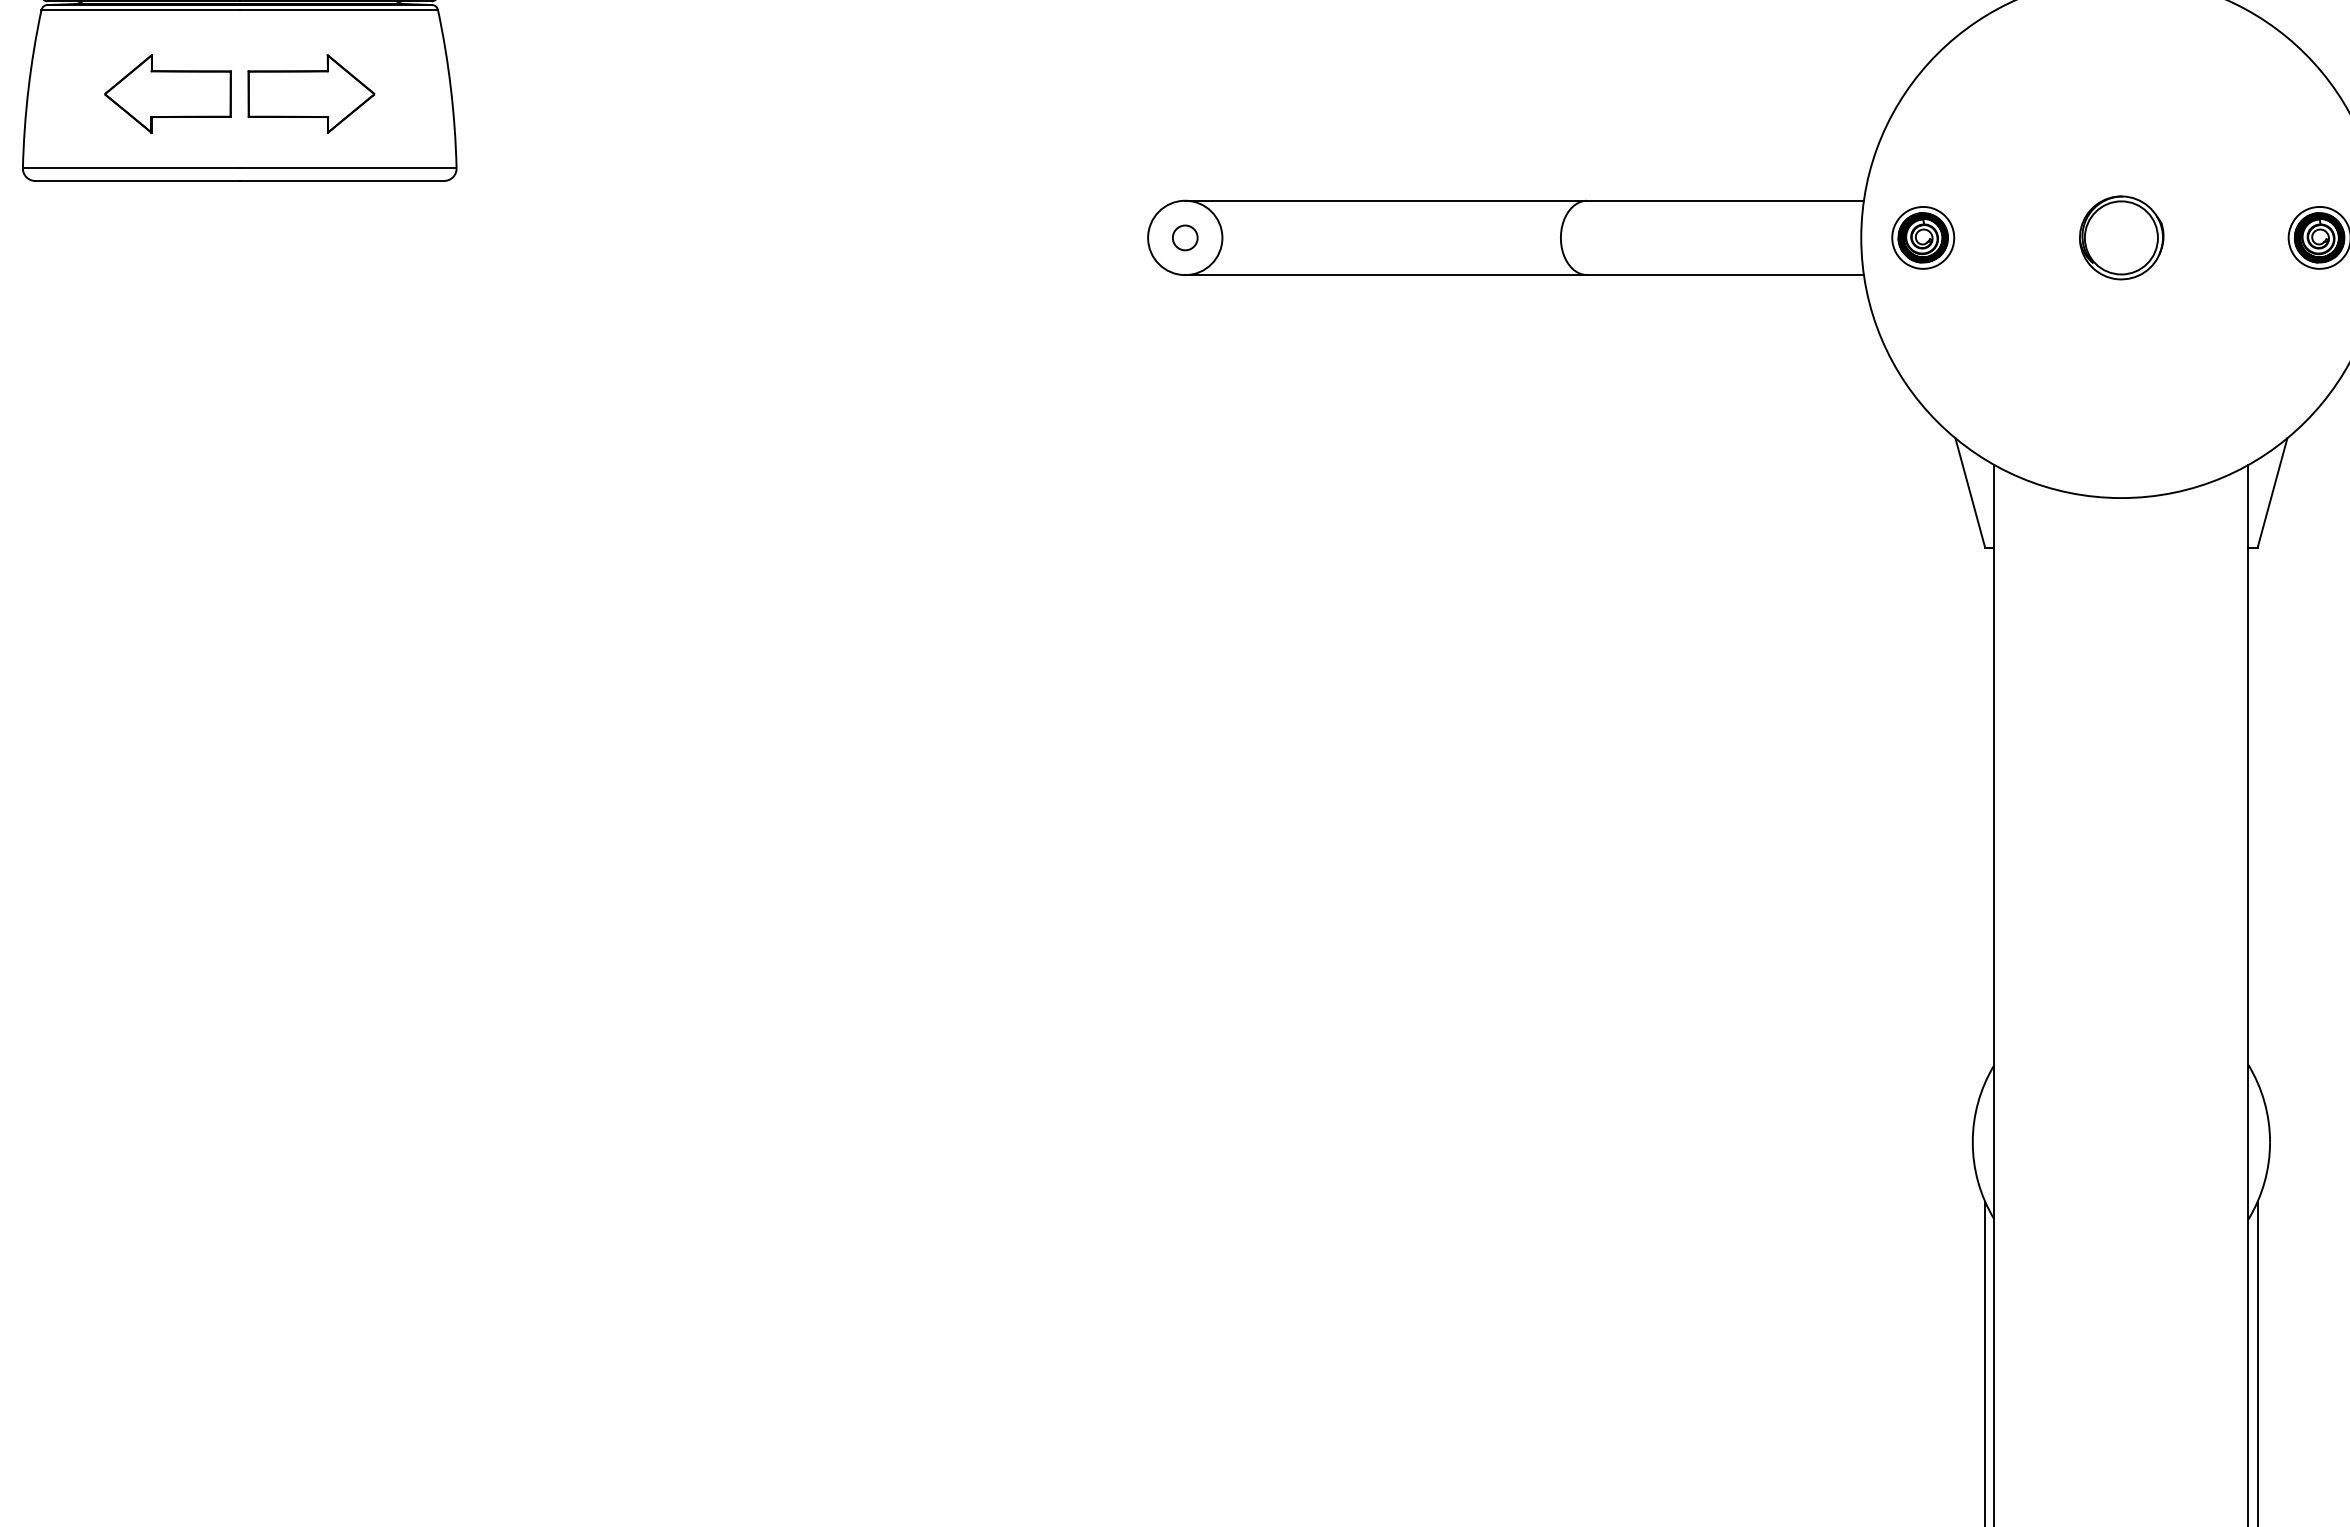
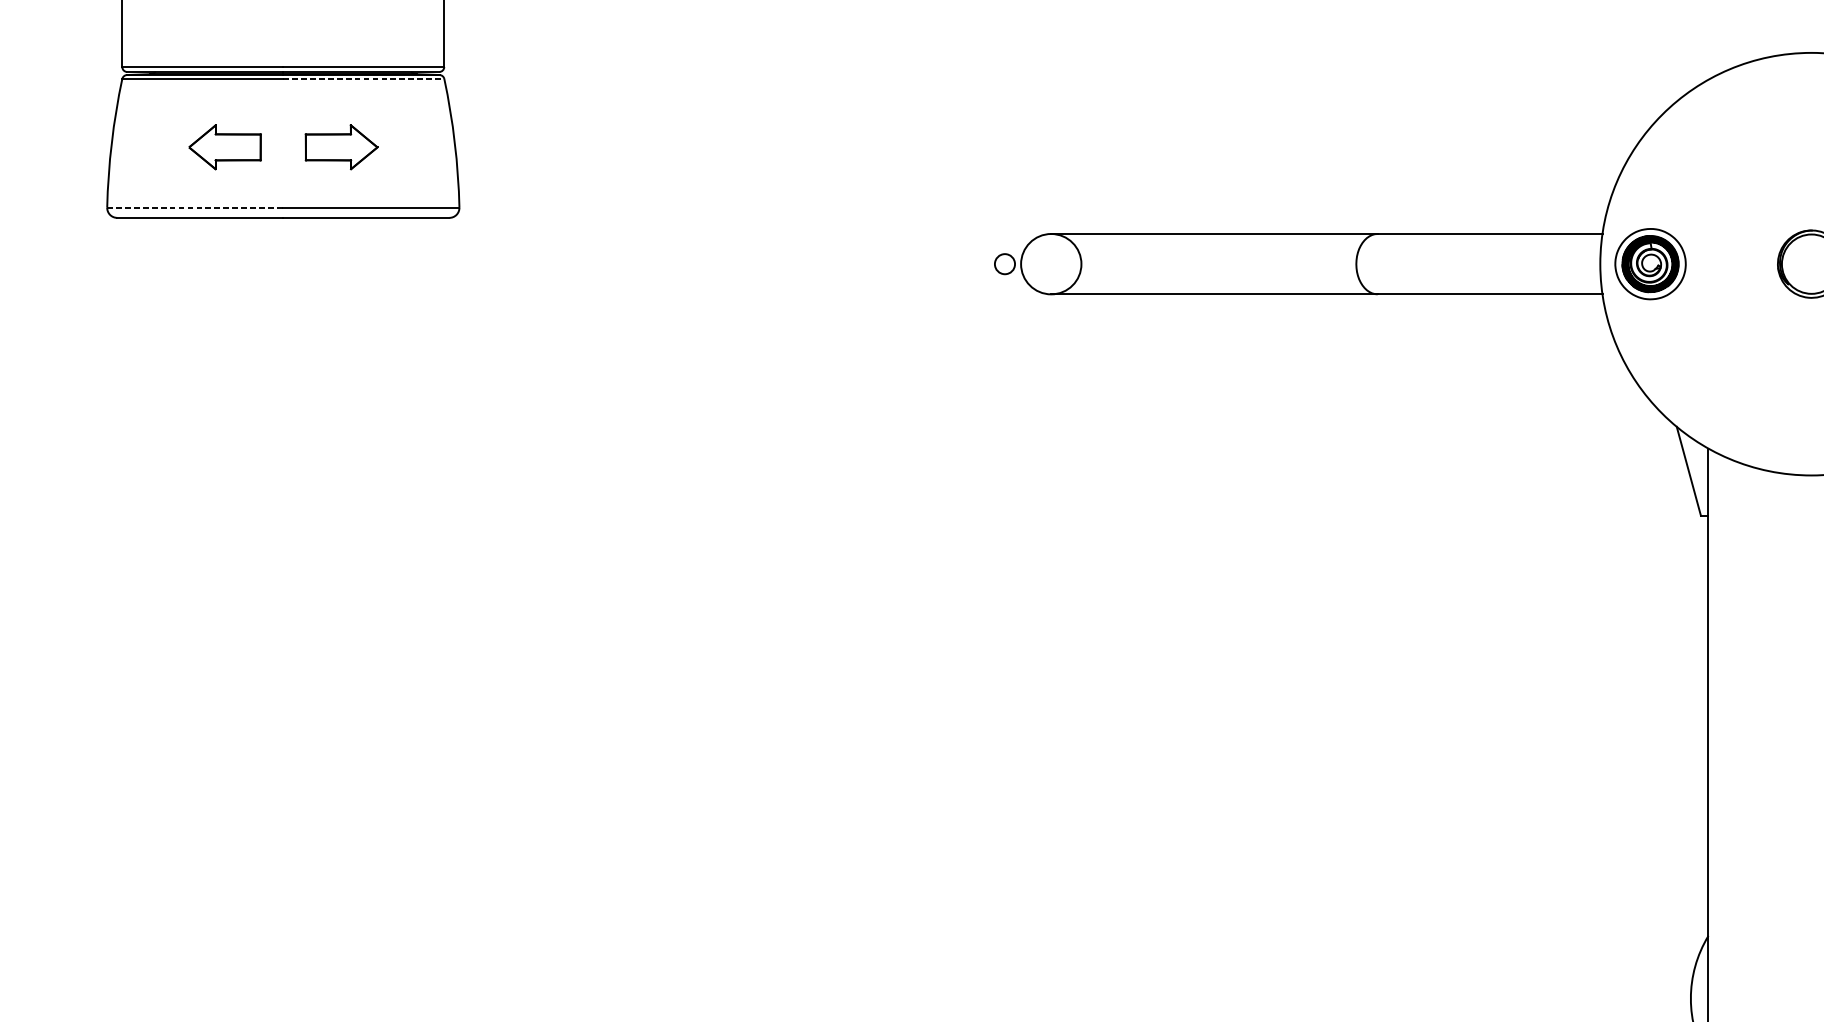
line: (339, 9) -> (364, 78), solid -> dashed
part: (167, 93) -> (224, 146), size x0.7
part: (311, 93) -> (341, 146), size x0.7
line: (131, 168) -> (195, 207), solid -> dashed
circle: (1185, 237) -> (1005, 263), moved
part: (1923, 237) -> (1650, 263), size x1.4

